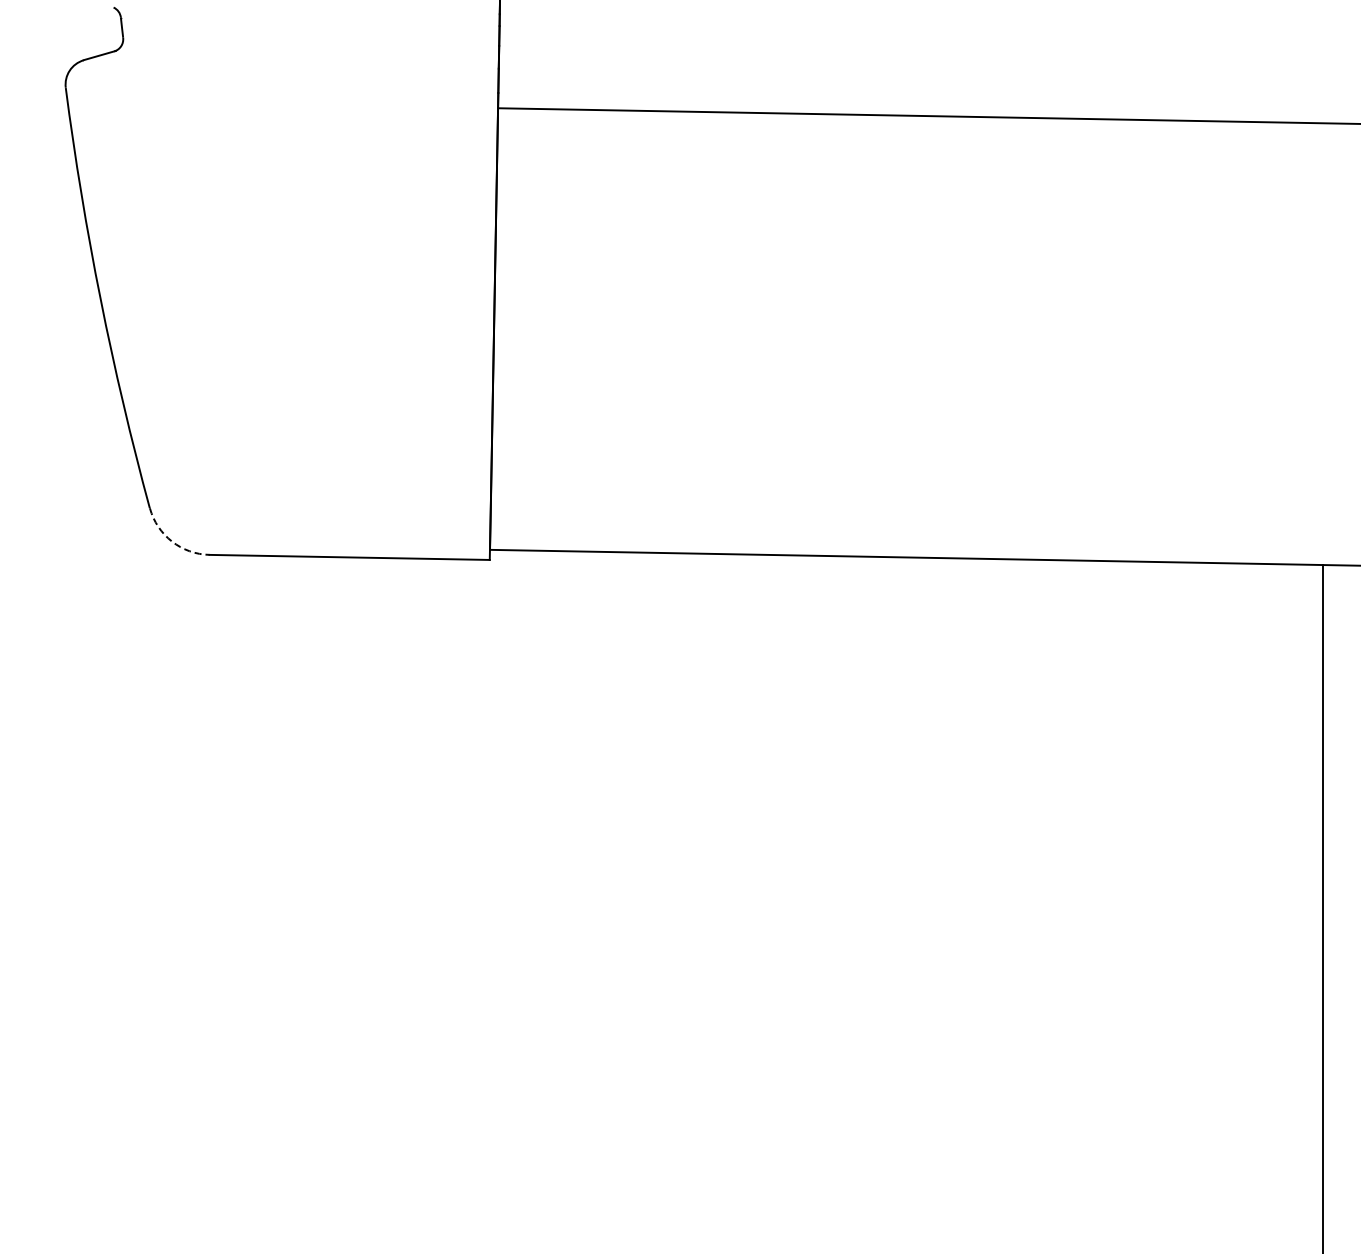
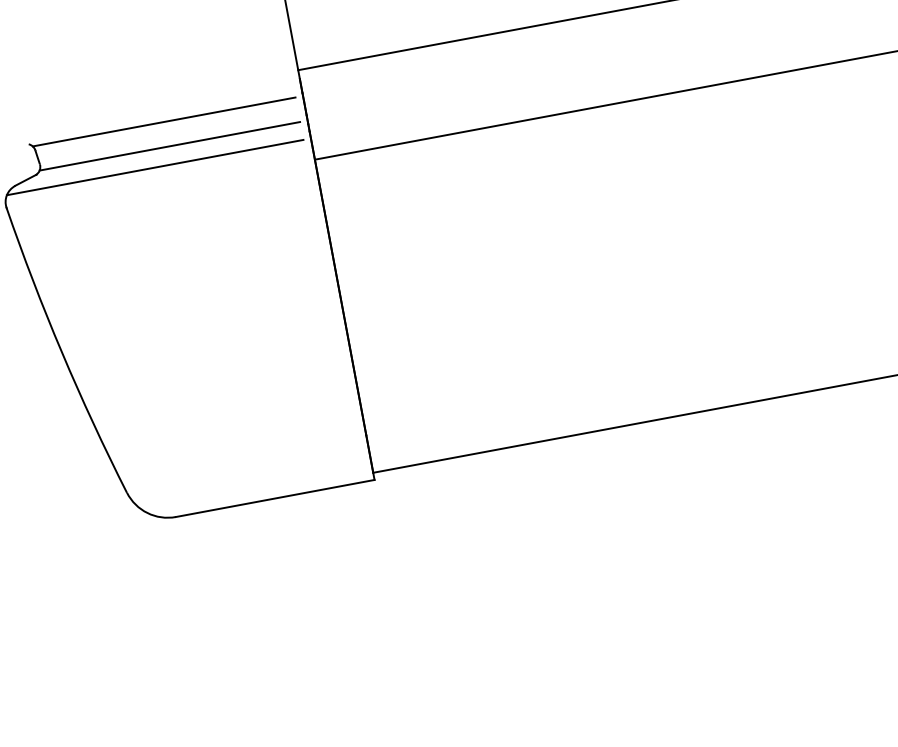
line: (303, 14) -> (163, 121), added
line: (304, 49) -> (169, 146), added
line: (278, 74) -> (154, 167), added
arc: (172, 541) -> (147, 512), dashed -> solid

